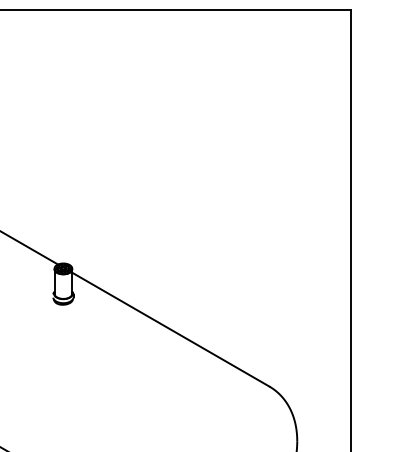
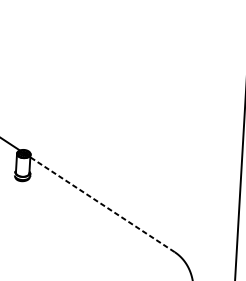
line: (170, 329) -> (102, 204), solid -> dashed

